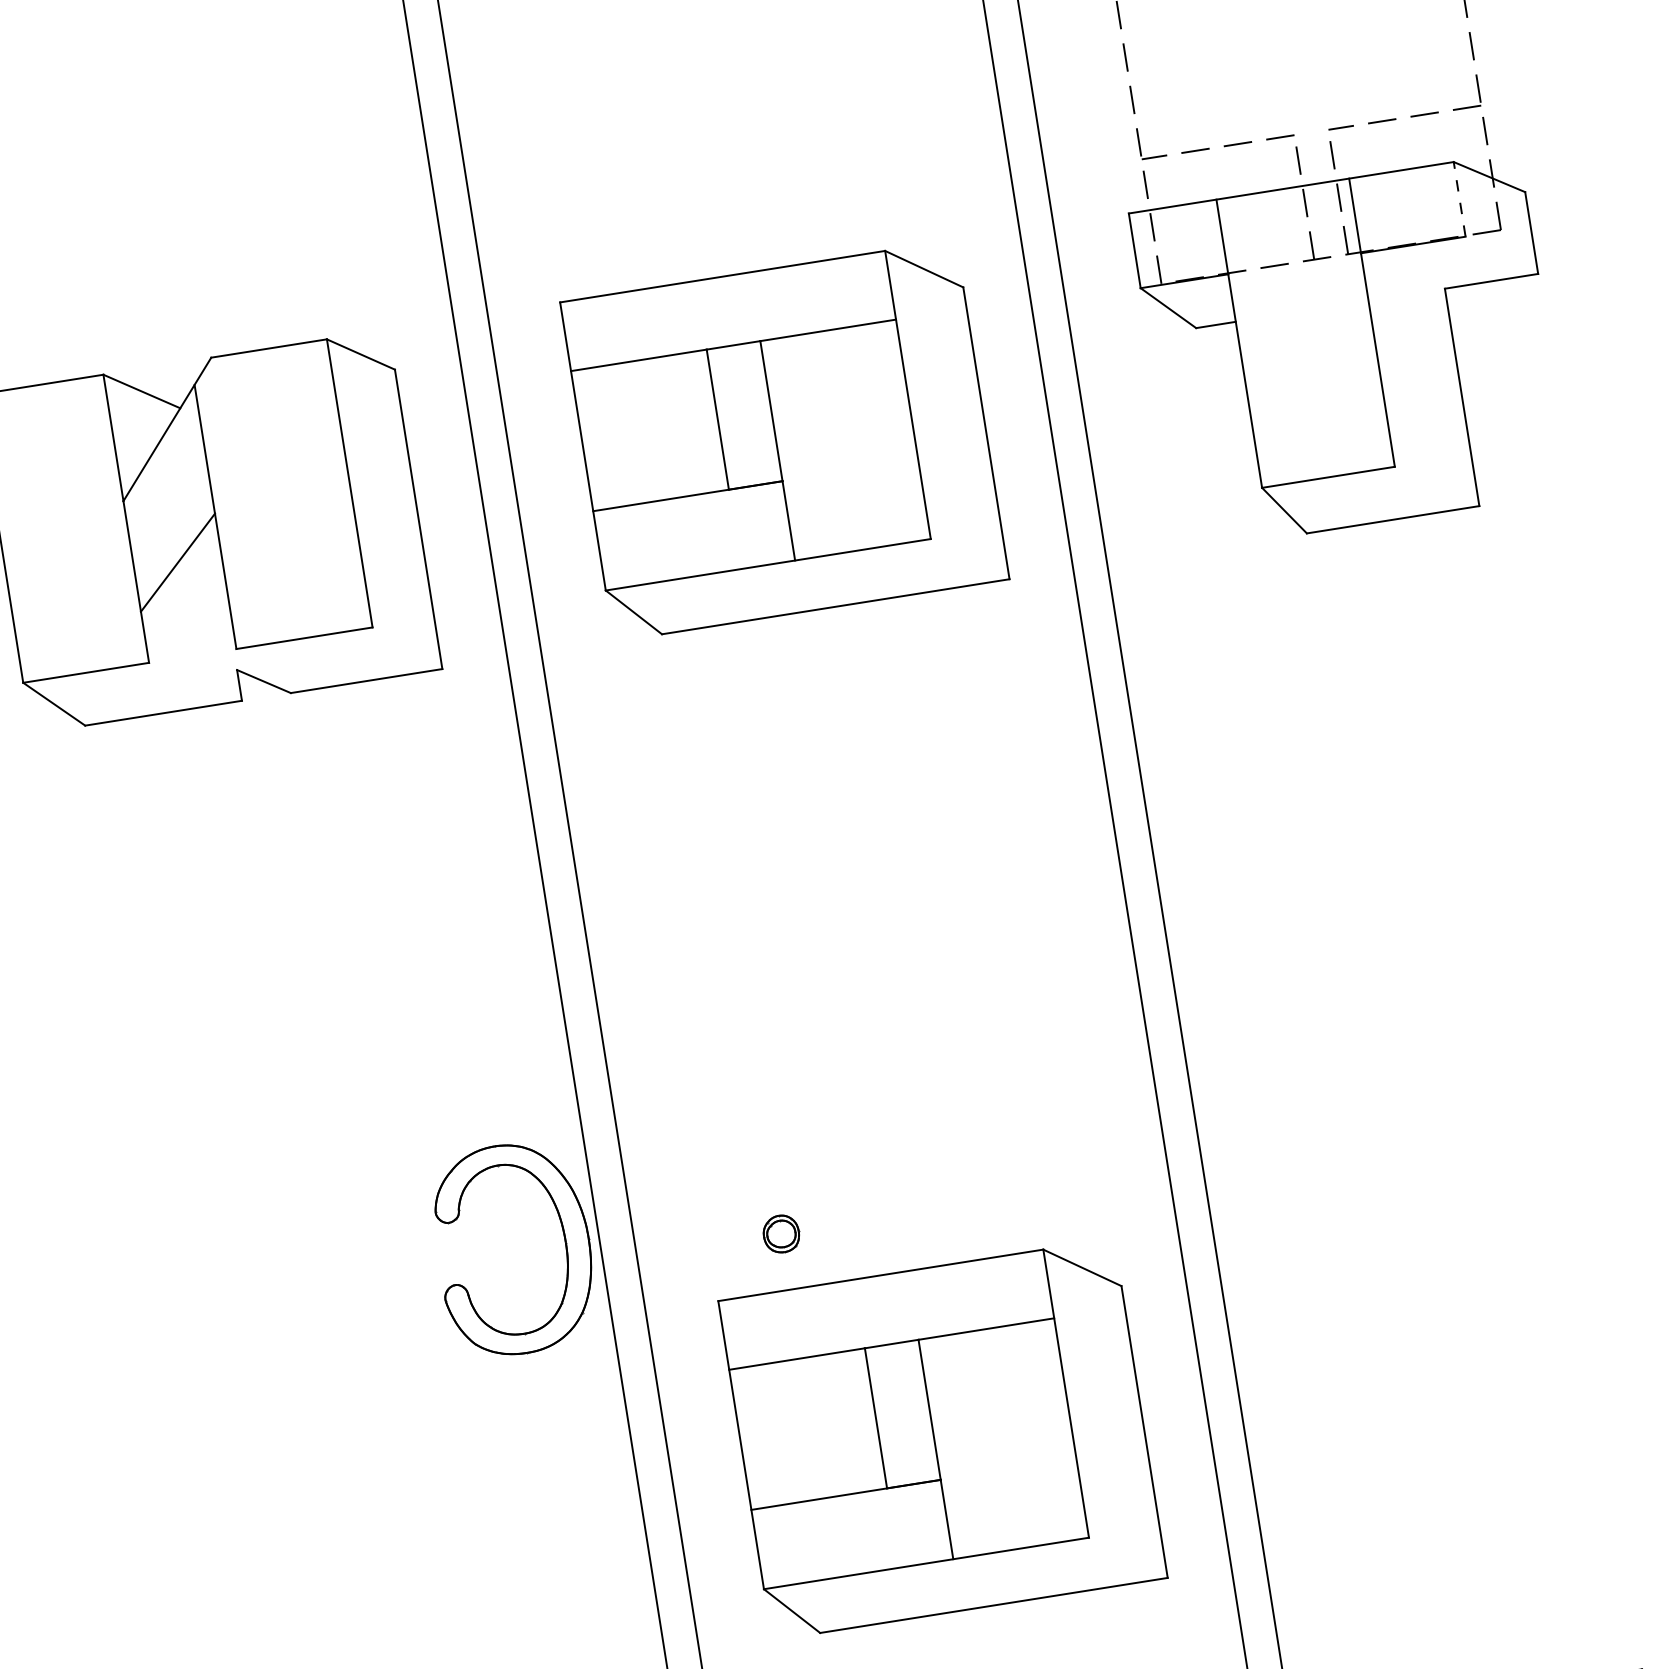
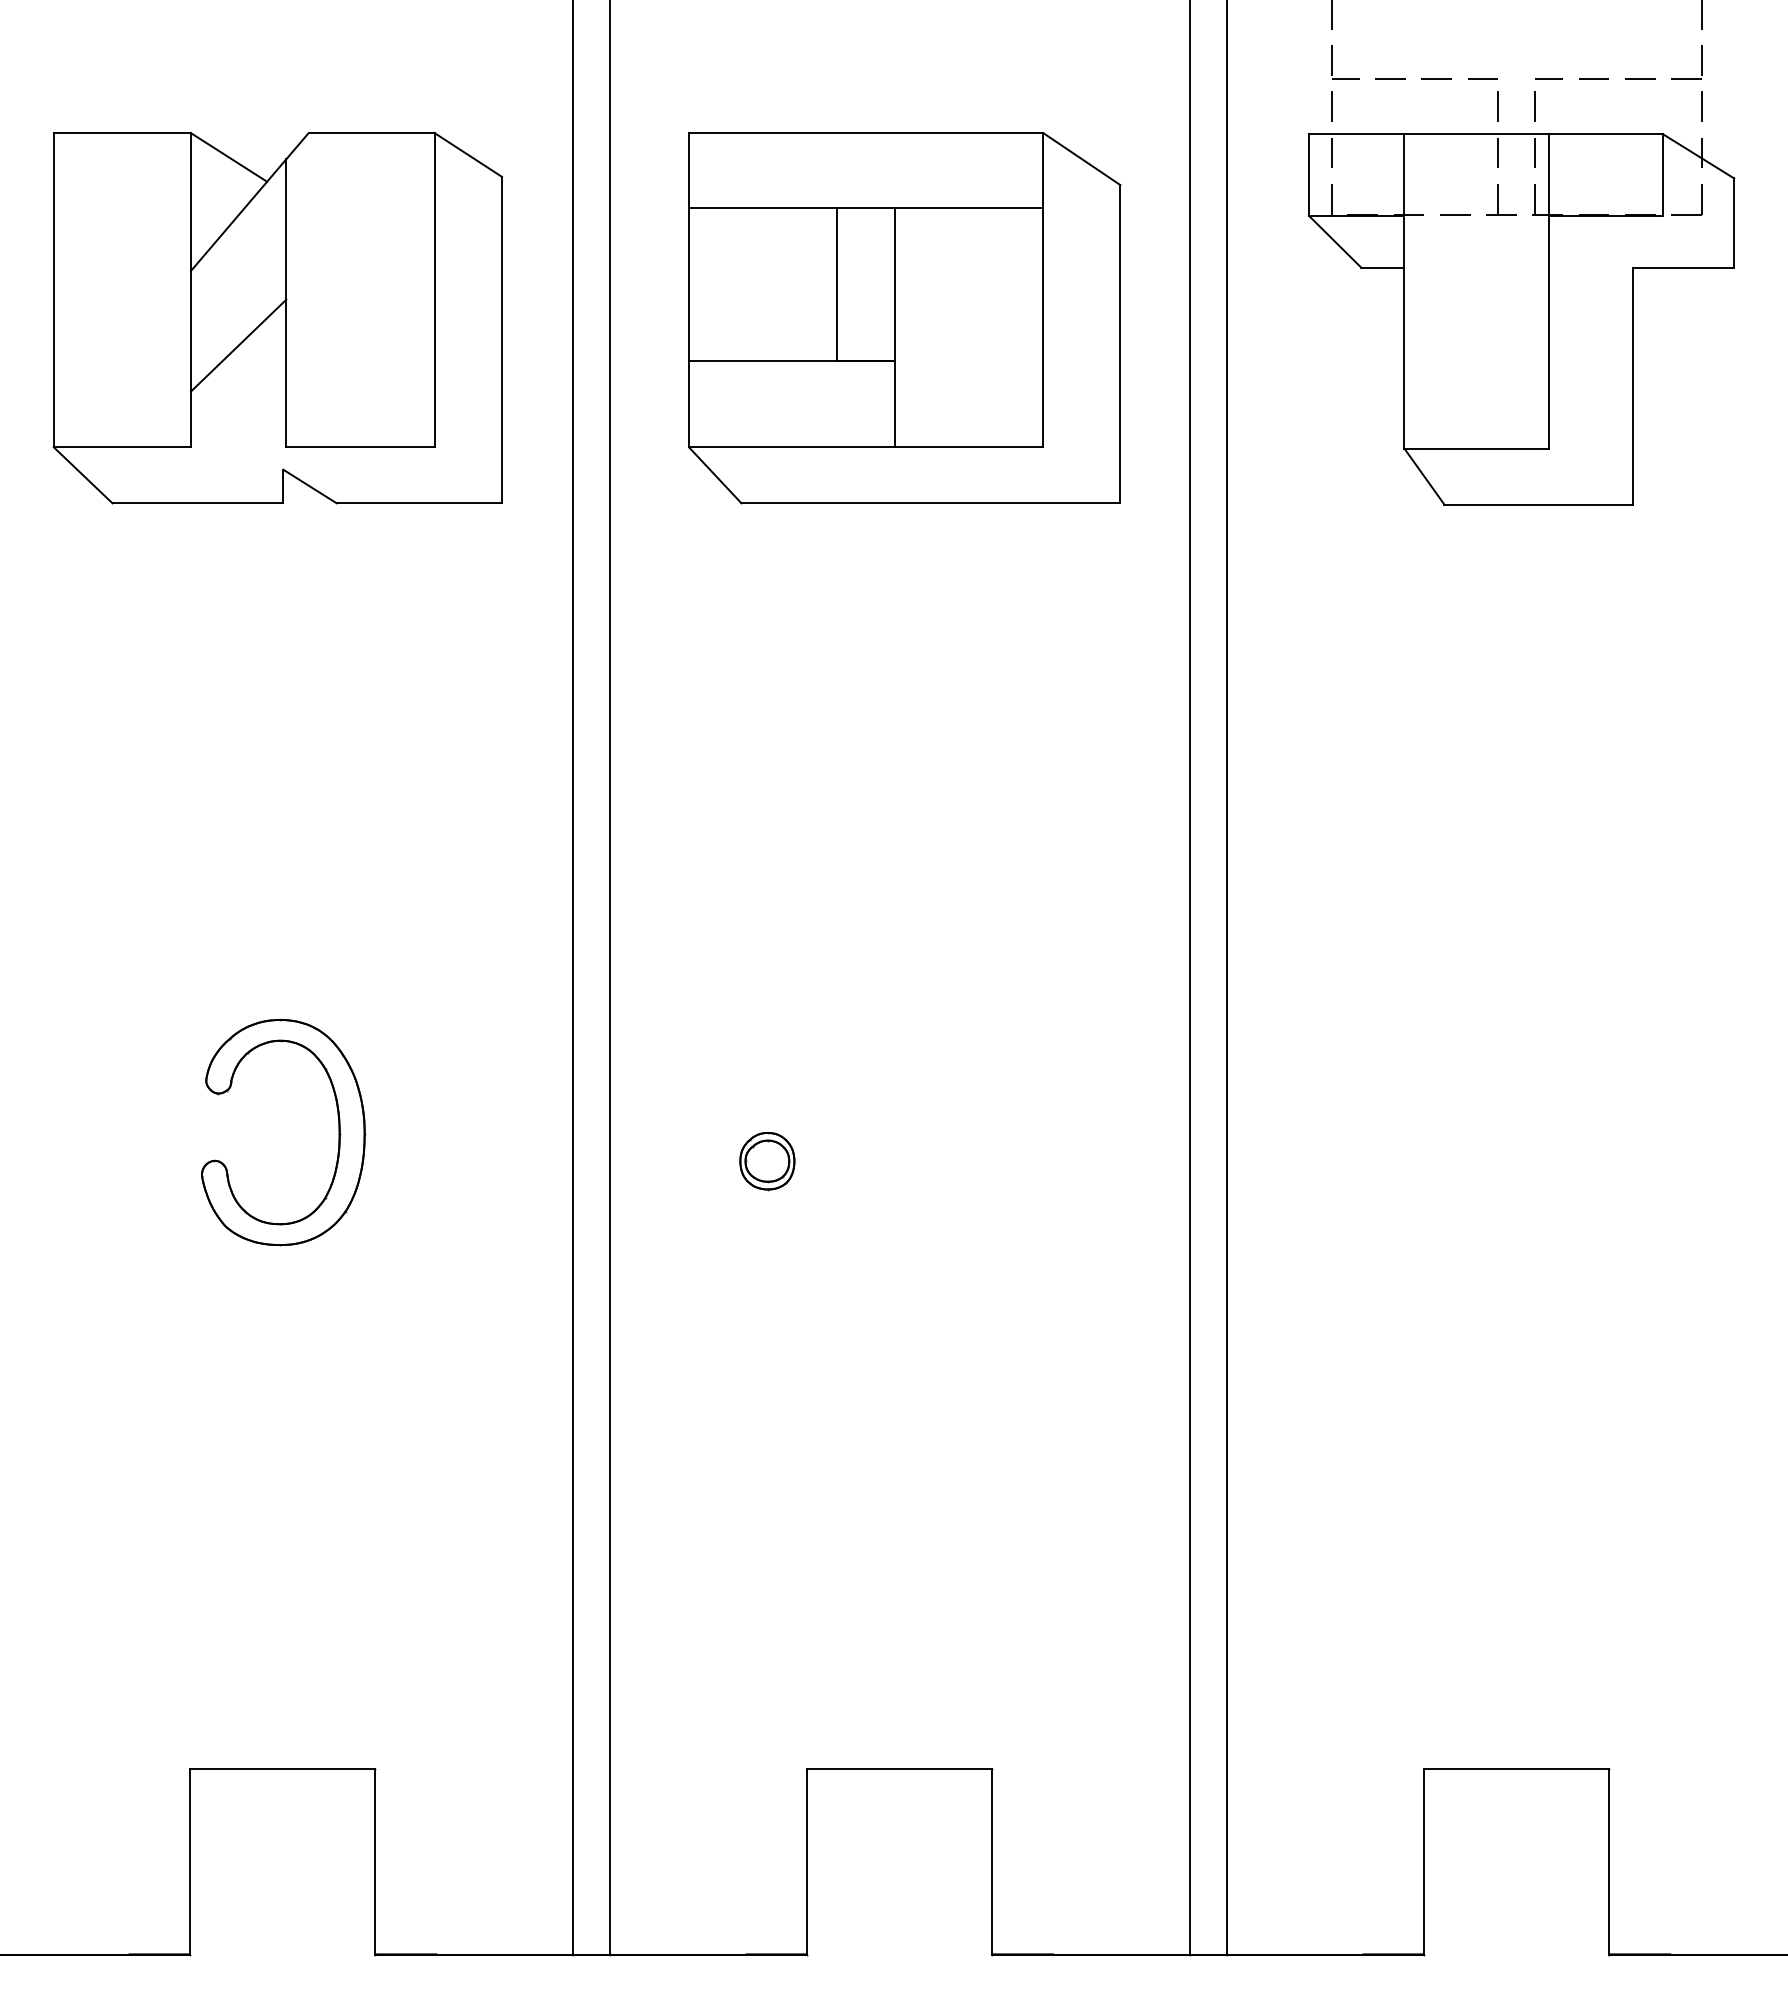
line: (1459, 199) -> (1663, 175), dashed -> solid
part: (781, 1234) -> (767, 1161), size x1.43
part: (564, 1241) -> (338, 1132), moved
part: (942, 1439) -> (904, 1407), removed

